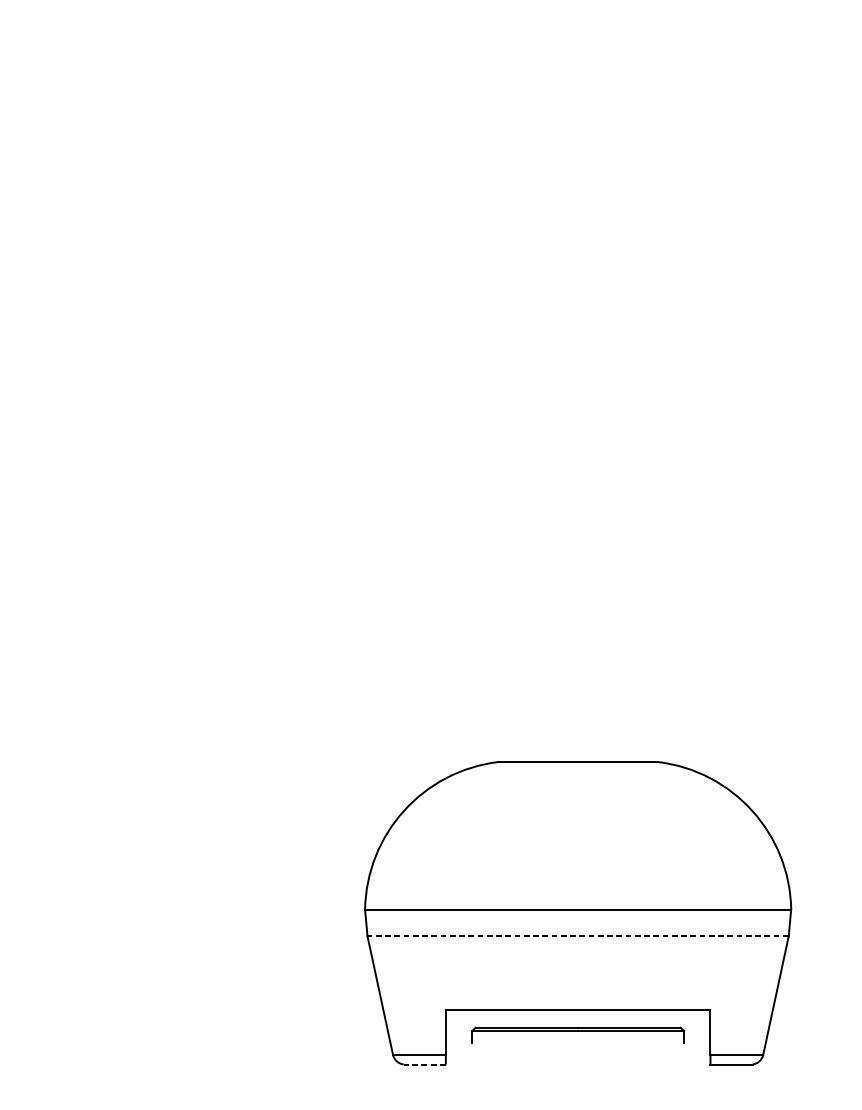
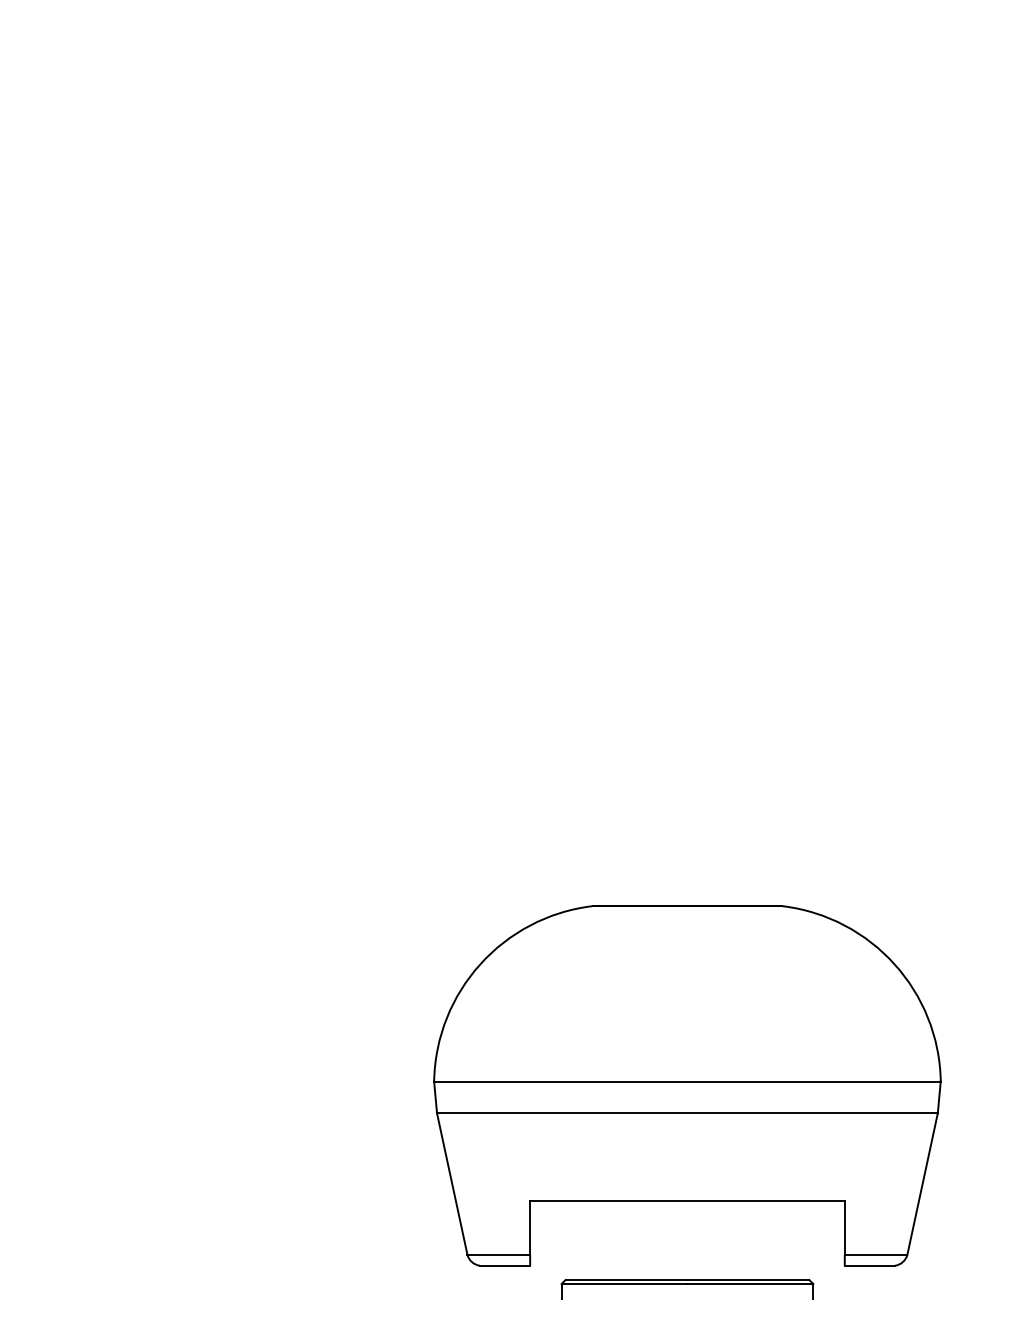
line: (577, 936) -> (686, 1113), dashed -> solid
part: (578, 1035) -> (687, 1289), moved
line: (424, 1064) -> (504, 1265), dashed -> solid

